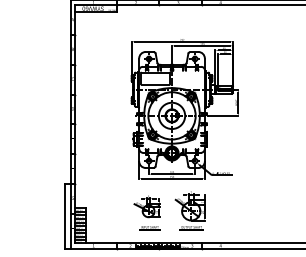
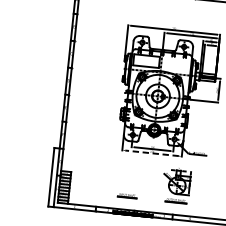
line: (172, 178) -> (152, 153), solid -> dashed
part: (146, 206) -> (126, 176), removed
part: (189, 210) -> (175, 184), moved

